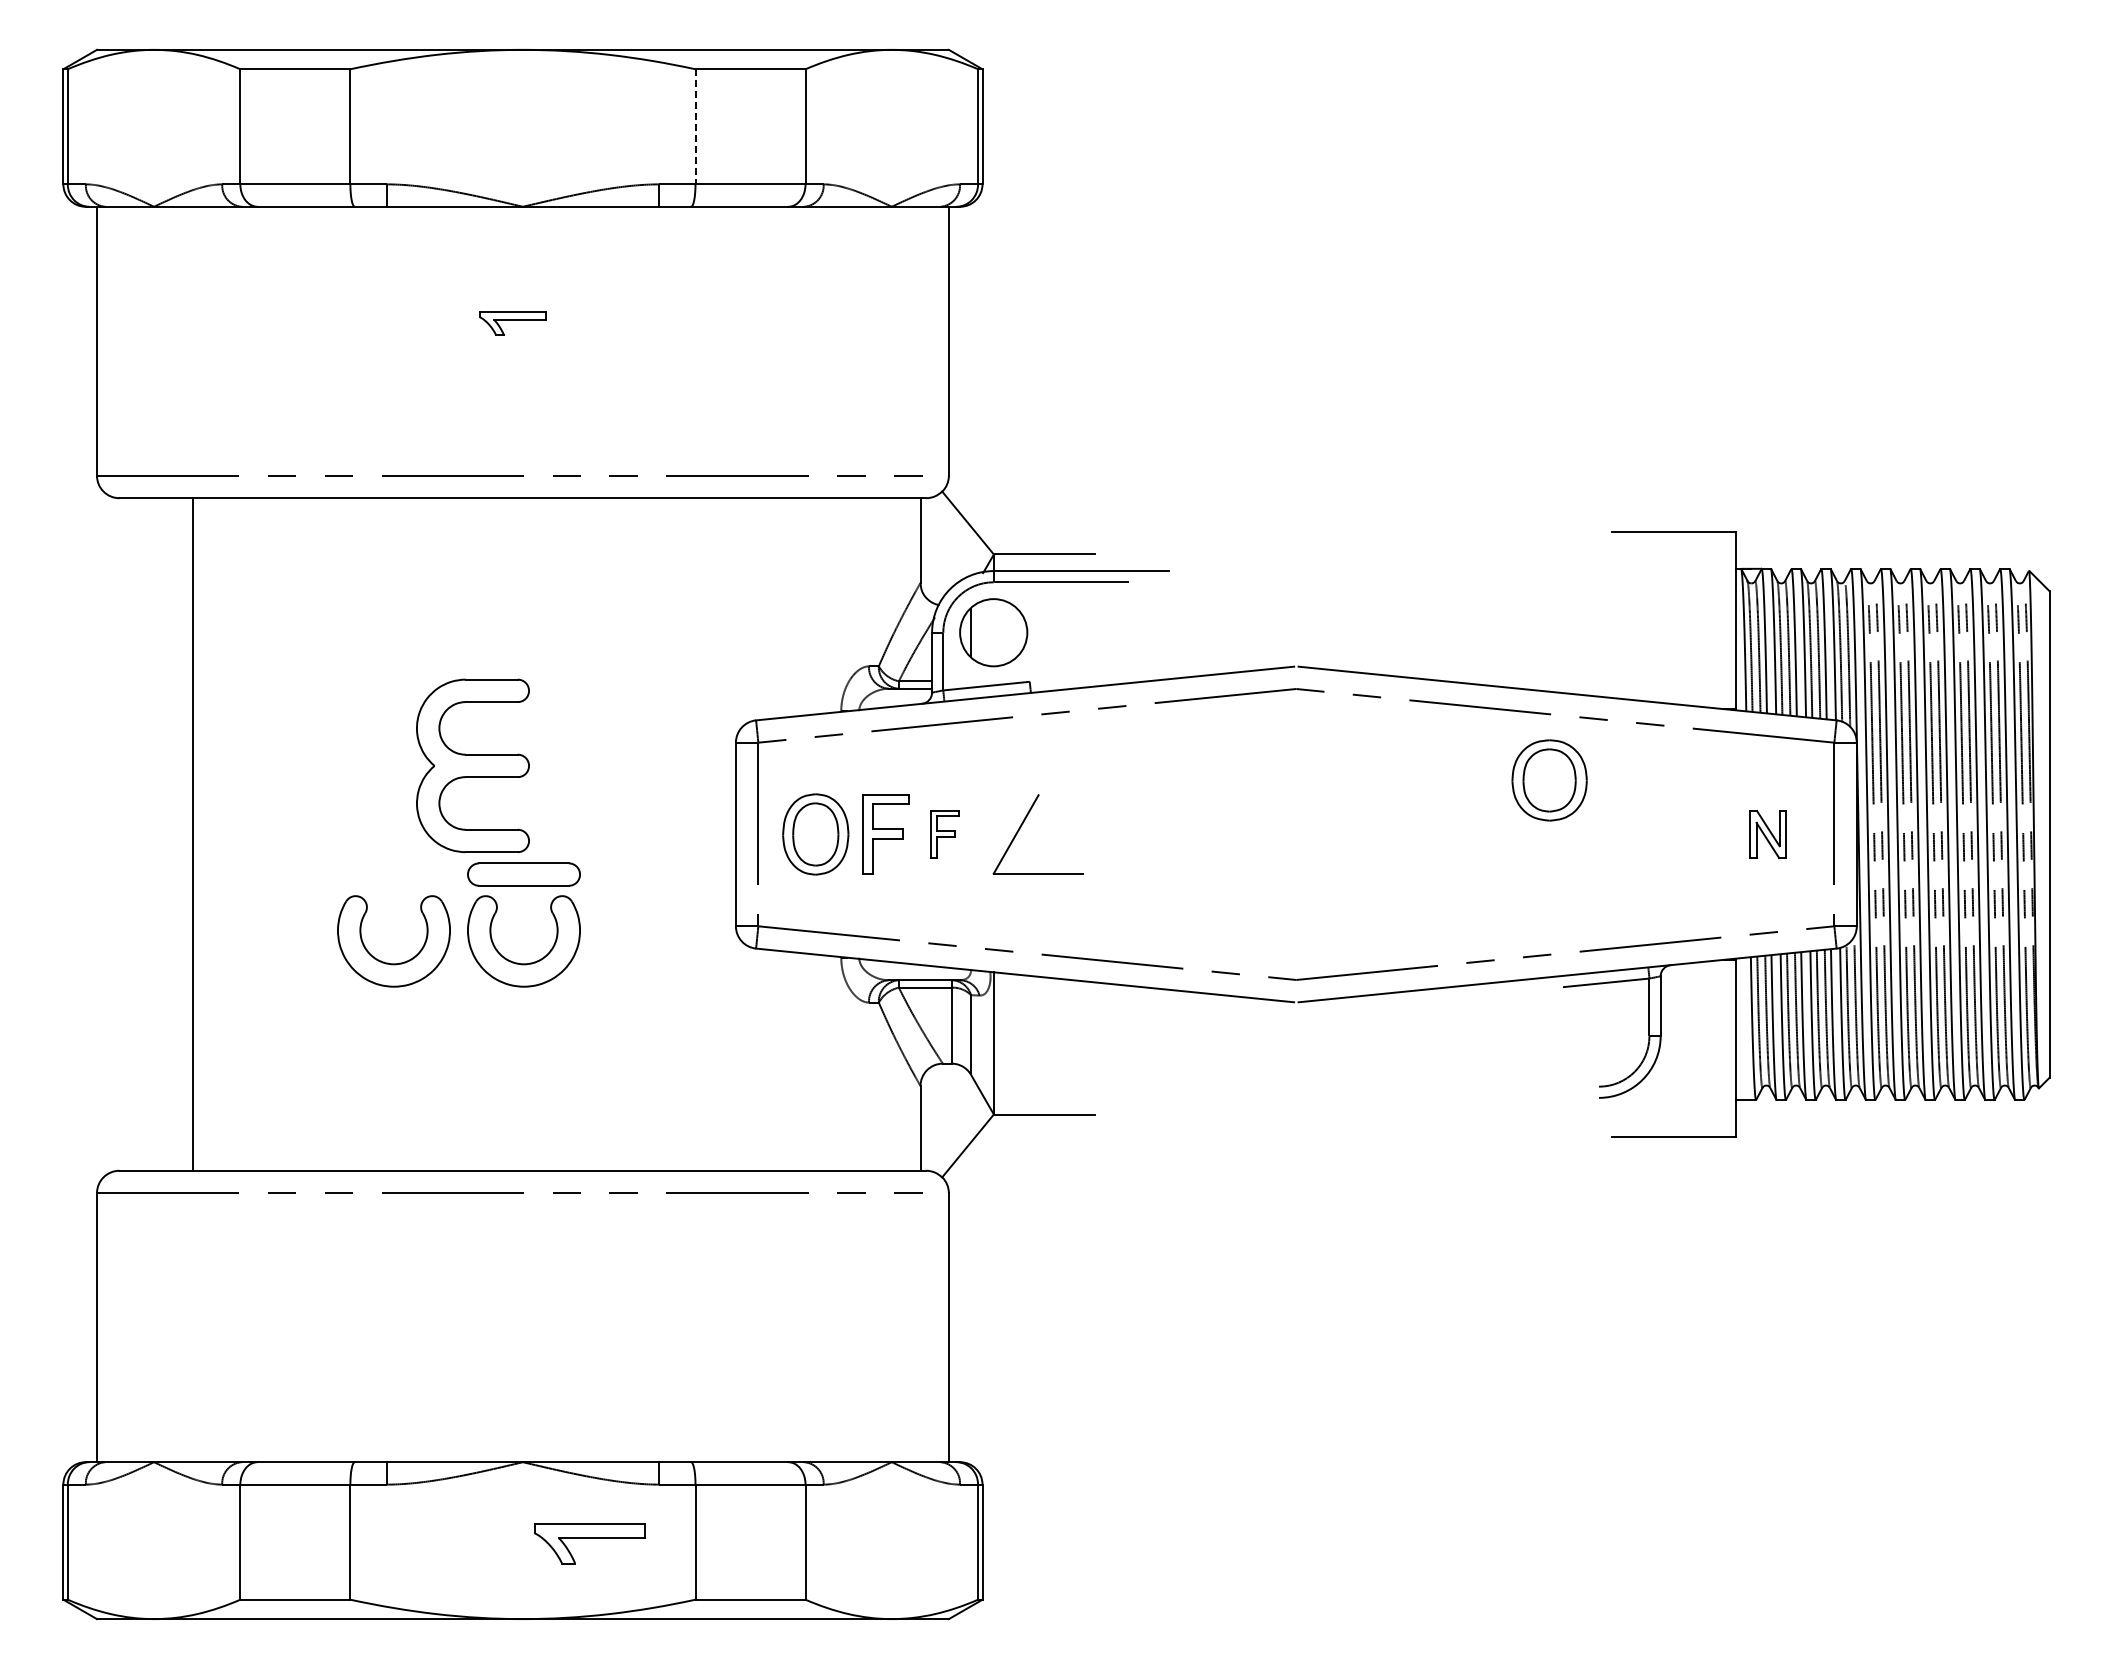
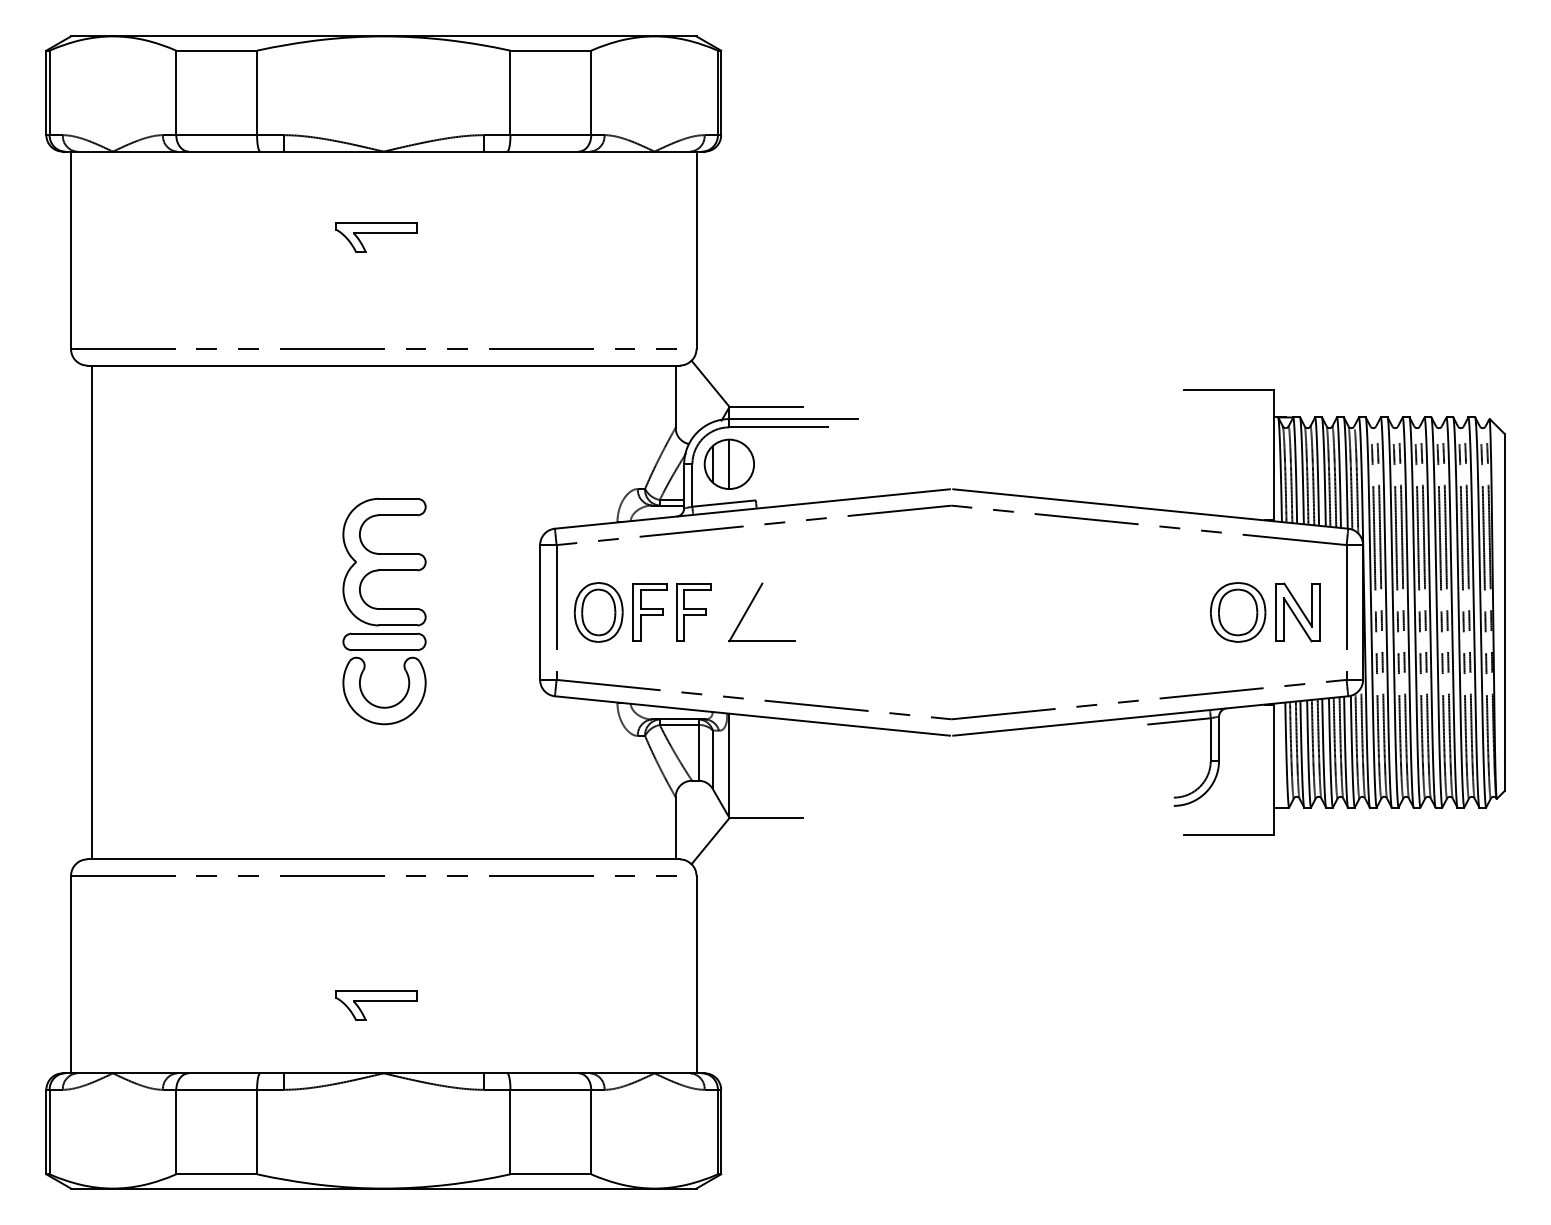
line: (695, 126) -> (510, 92), dashed -> solid
part: (512, 323) -> (376, 237), size x1.67
line: (993, 632) -> (729, 464), added
part: (472, 765) -> (384, 561), moved
part: (1549, 780) -> (1238, 612), moved
line: (193, 834) -> (91, 612), moved
part: (944, 834) -> (693, 612), size x1.67
part: (1767, 834) -> (1297, 612), size x1.67
part: (388, 962) -> (285, 706), removed
part: (589, 1543) -> (376, 1005), moved

